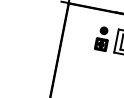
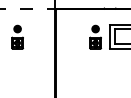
part: (25, 23) -> (17, 36), added

